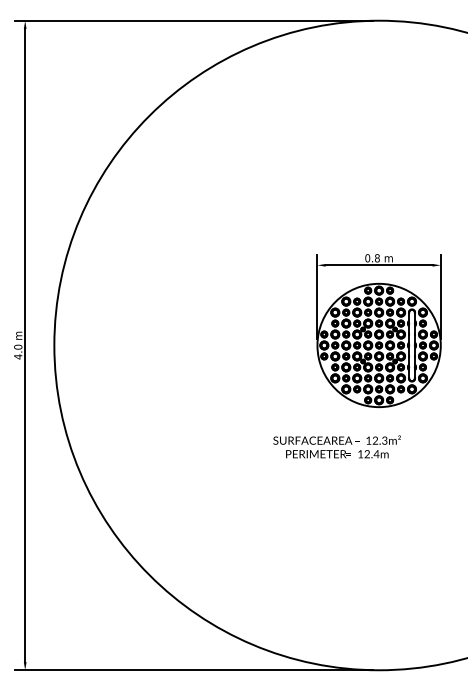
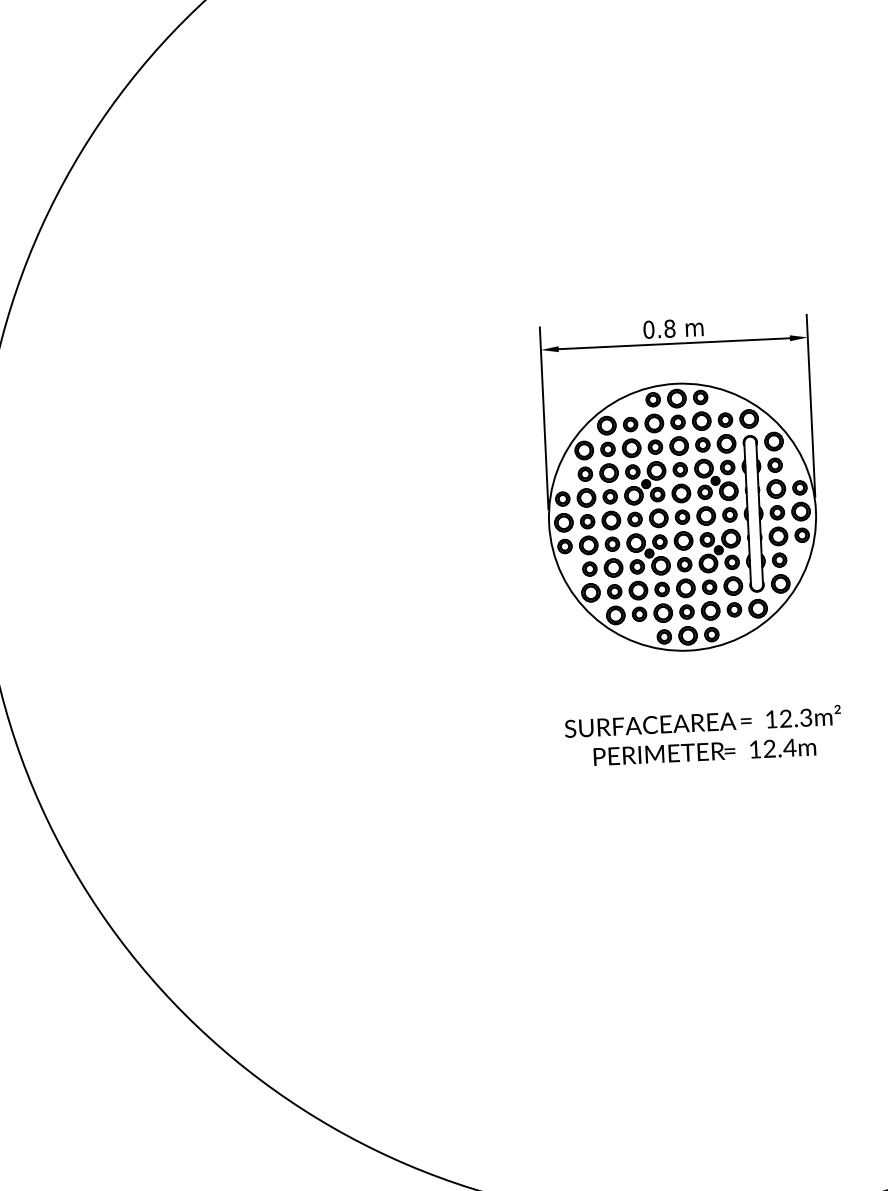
text: (336, 446) -> (702, 735), moved

